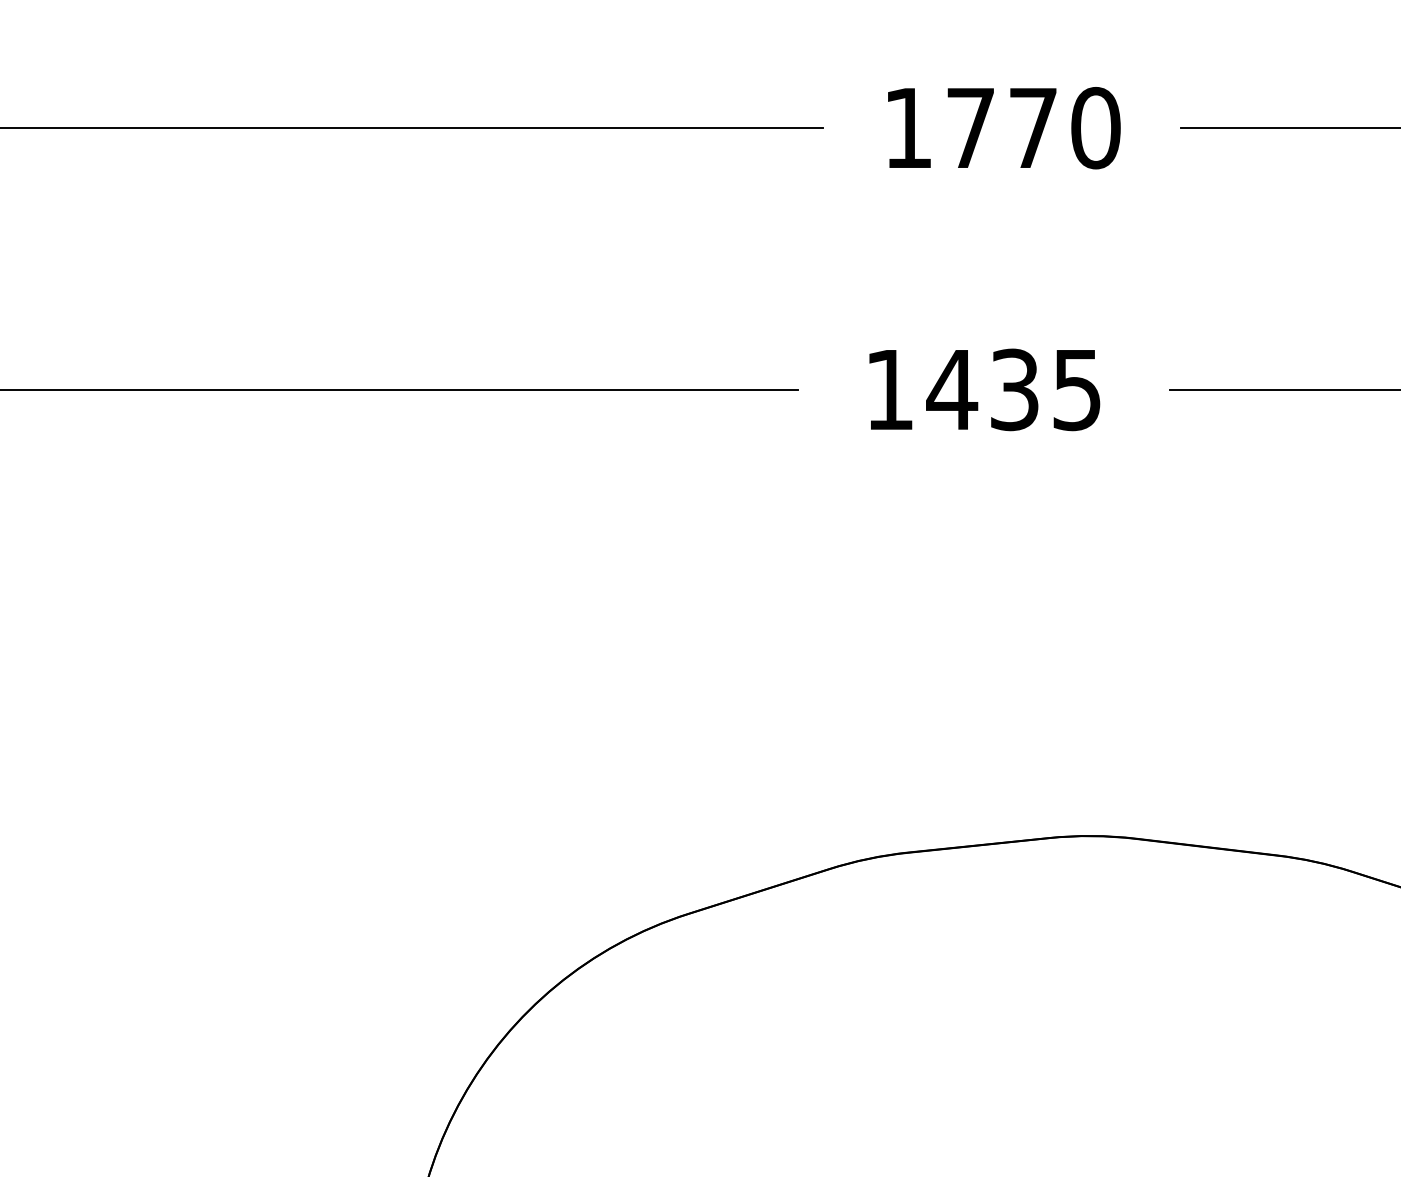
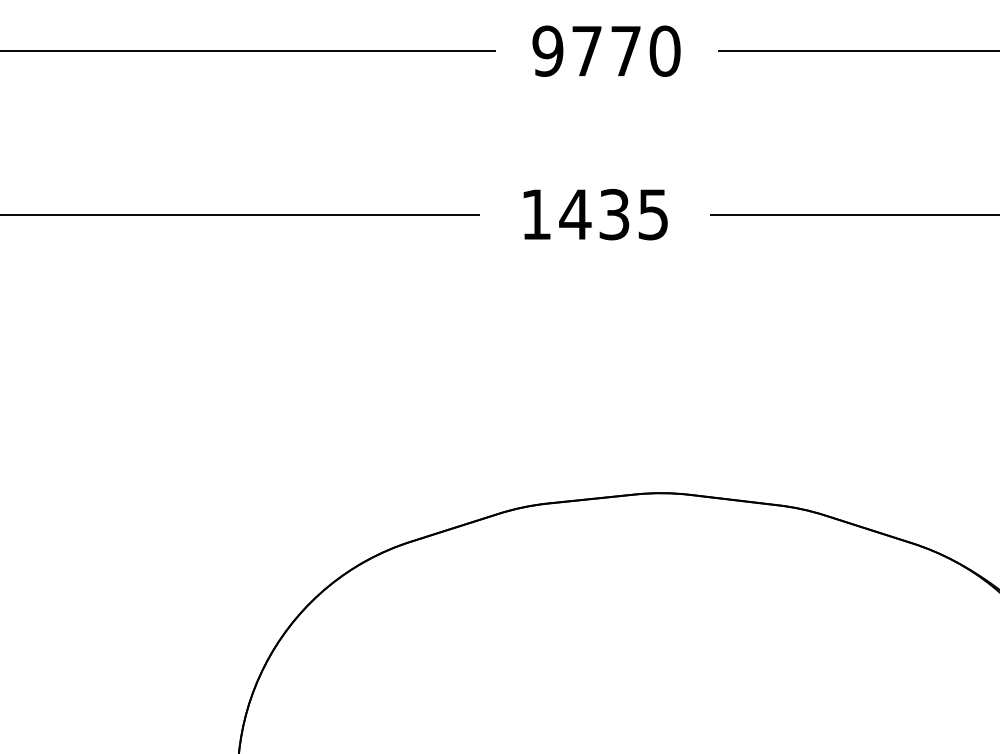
text: (907, 126) -> (547, 50), 1770 -> 9770

